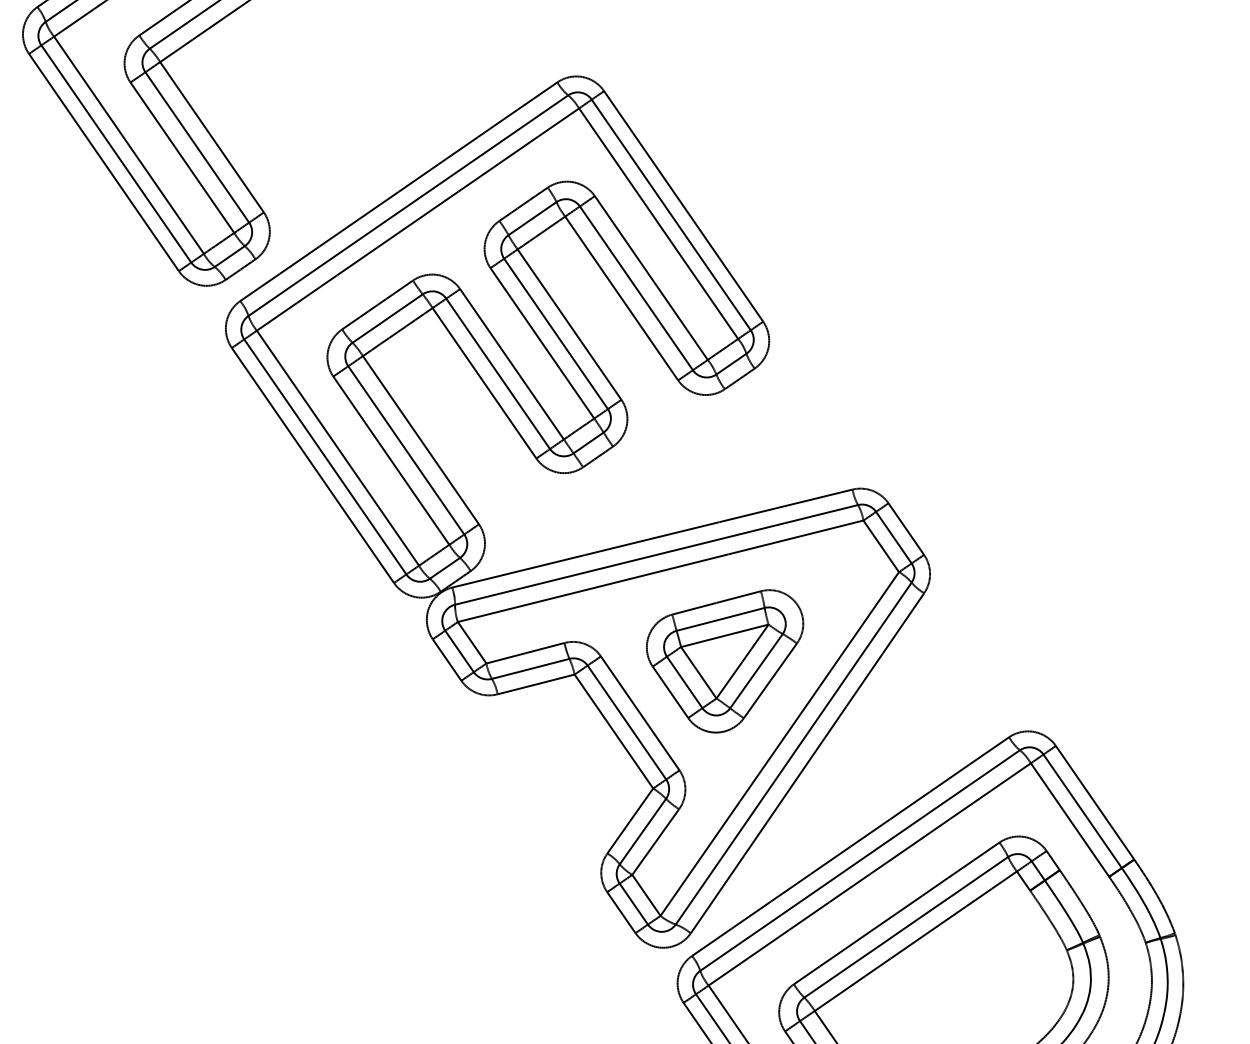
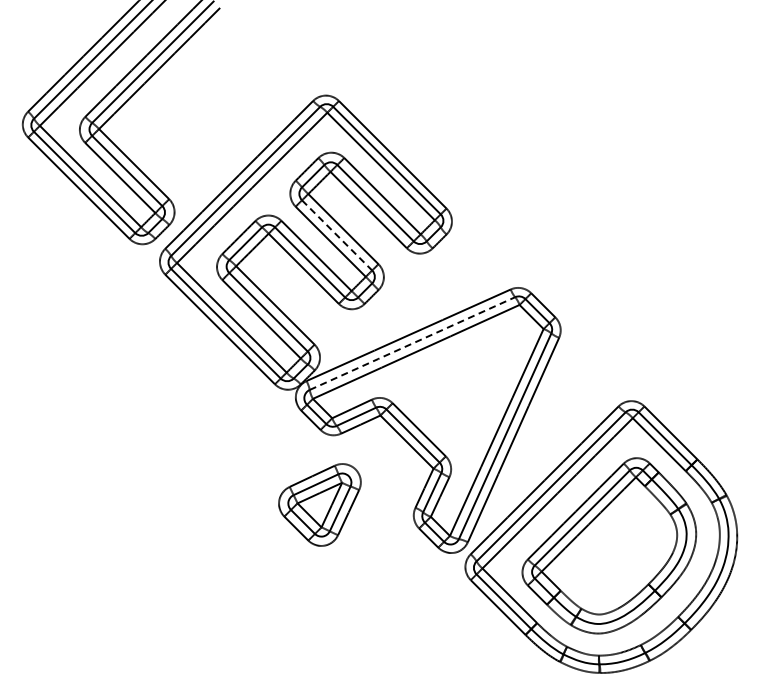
line: (556, 334) -> (337, 235), solid -> dashed
line: (656, 554) -> (412, 343), solid -> dashed
part: (720, 656) -> (319, 504), moved

